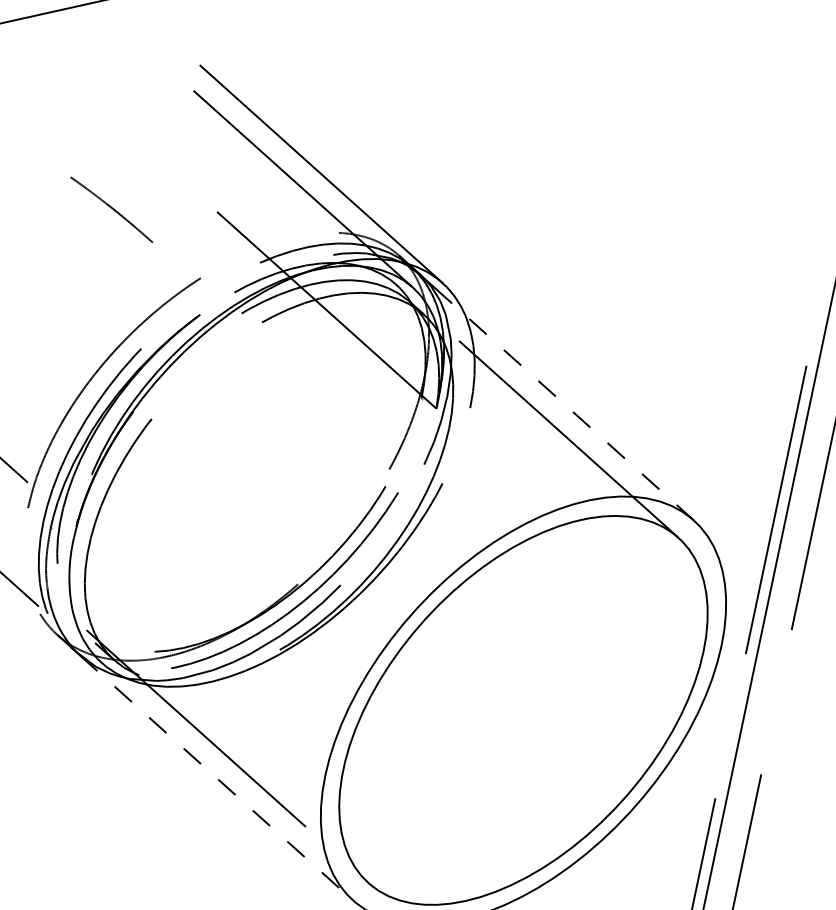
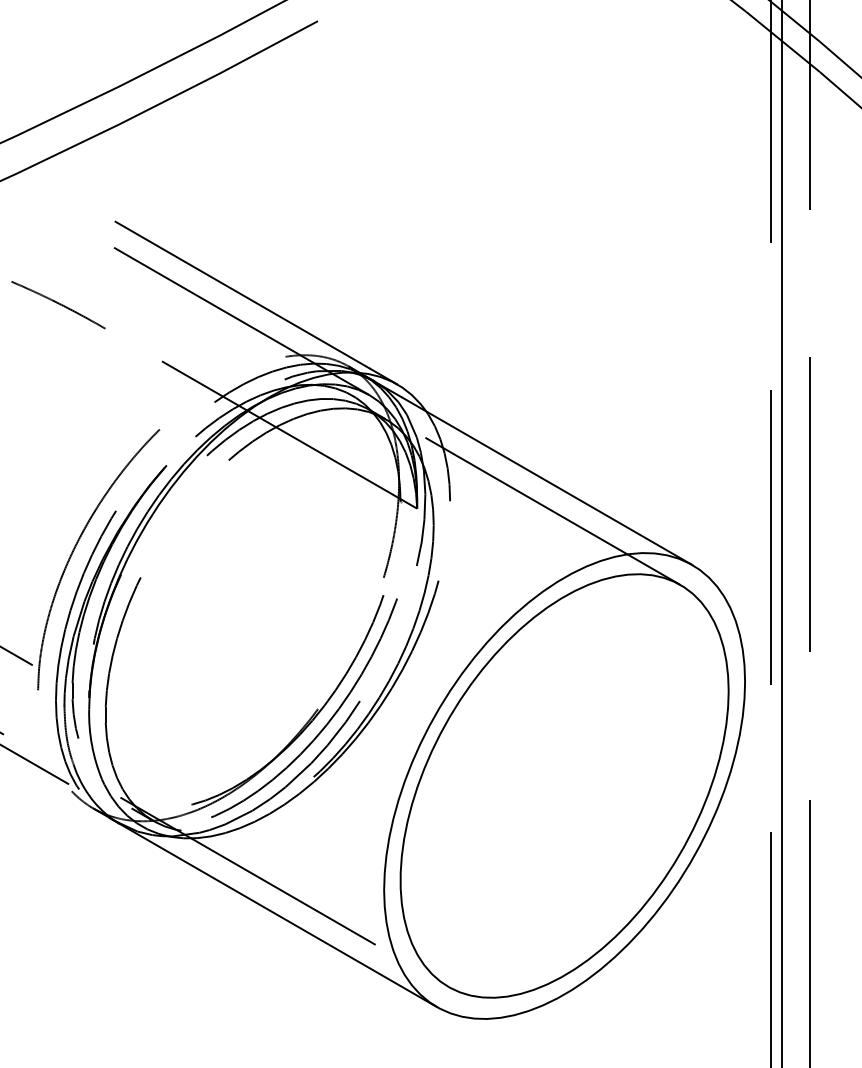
curve: (111, 209) -> (58, 304), moved
line: (568, 408) -> (546, 481), dashed -> solid
line: (216, 778) -> (278, 915), dashed -> solid

